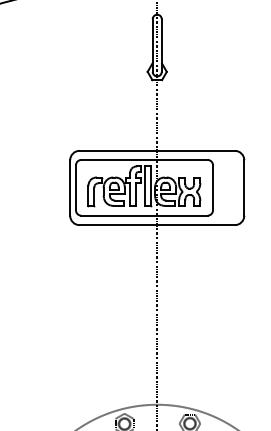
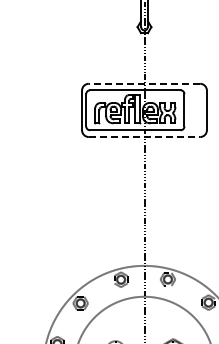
line: (157, 150) -> (144, 83), solid -> dashed
line: (157, 225) -> (144, 137), solid -> dashed

